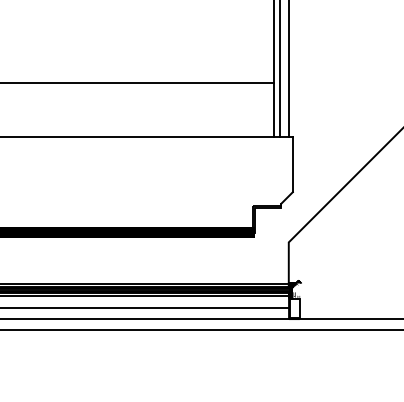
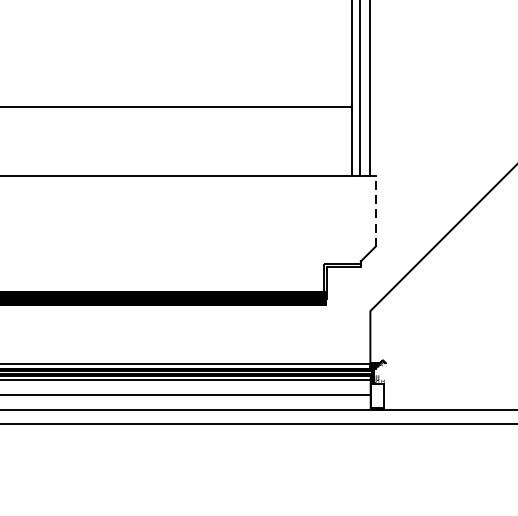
line: (292, 164) -> (375, 211), solid -> dashed

